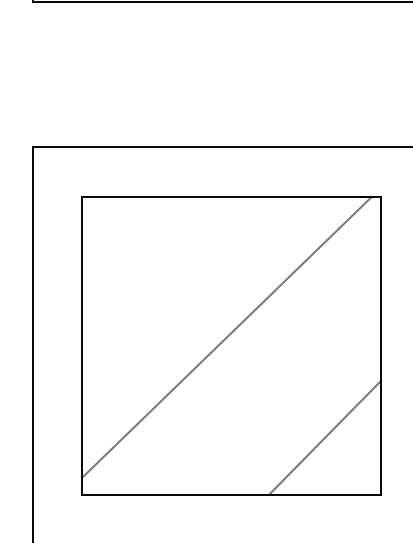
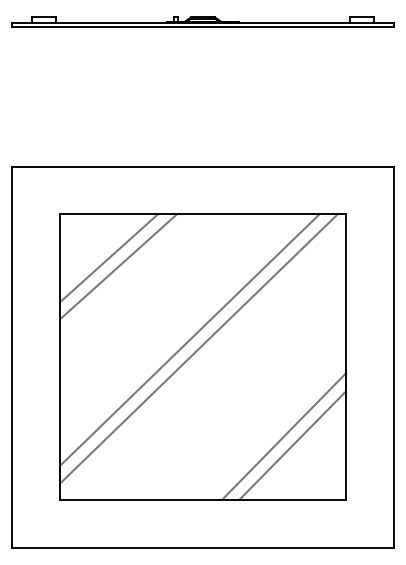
line: (133, 242) -> (108, 258), added
line: (143, 251) -> (118, 266), added
line: (217, 328) -> (189, 340), added
line: (315, 428) -> (283, 436), added

